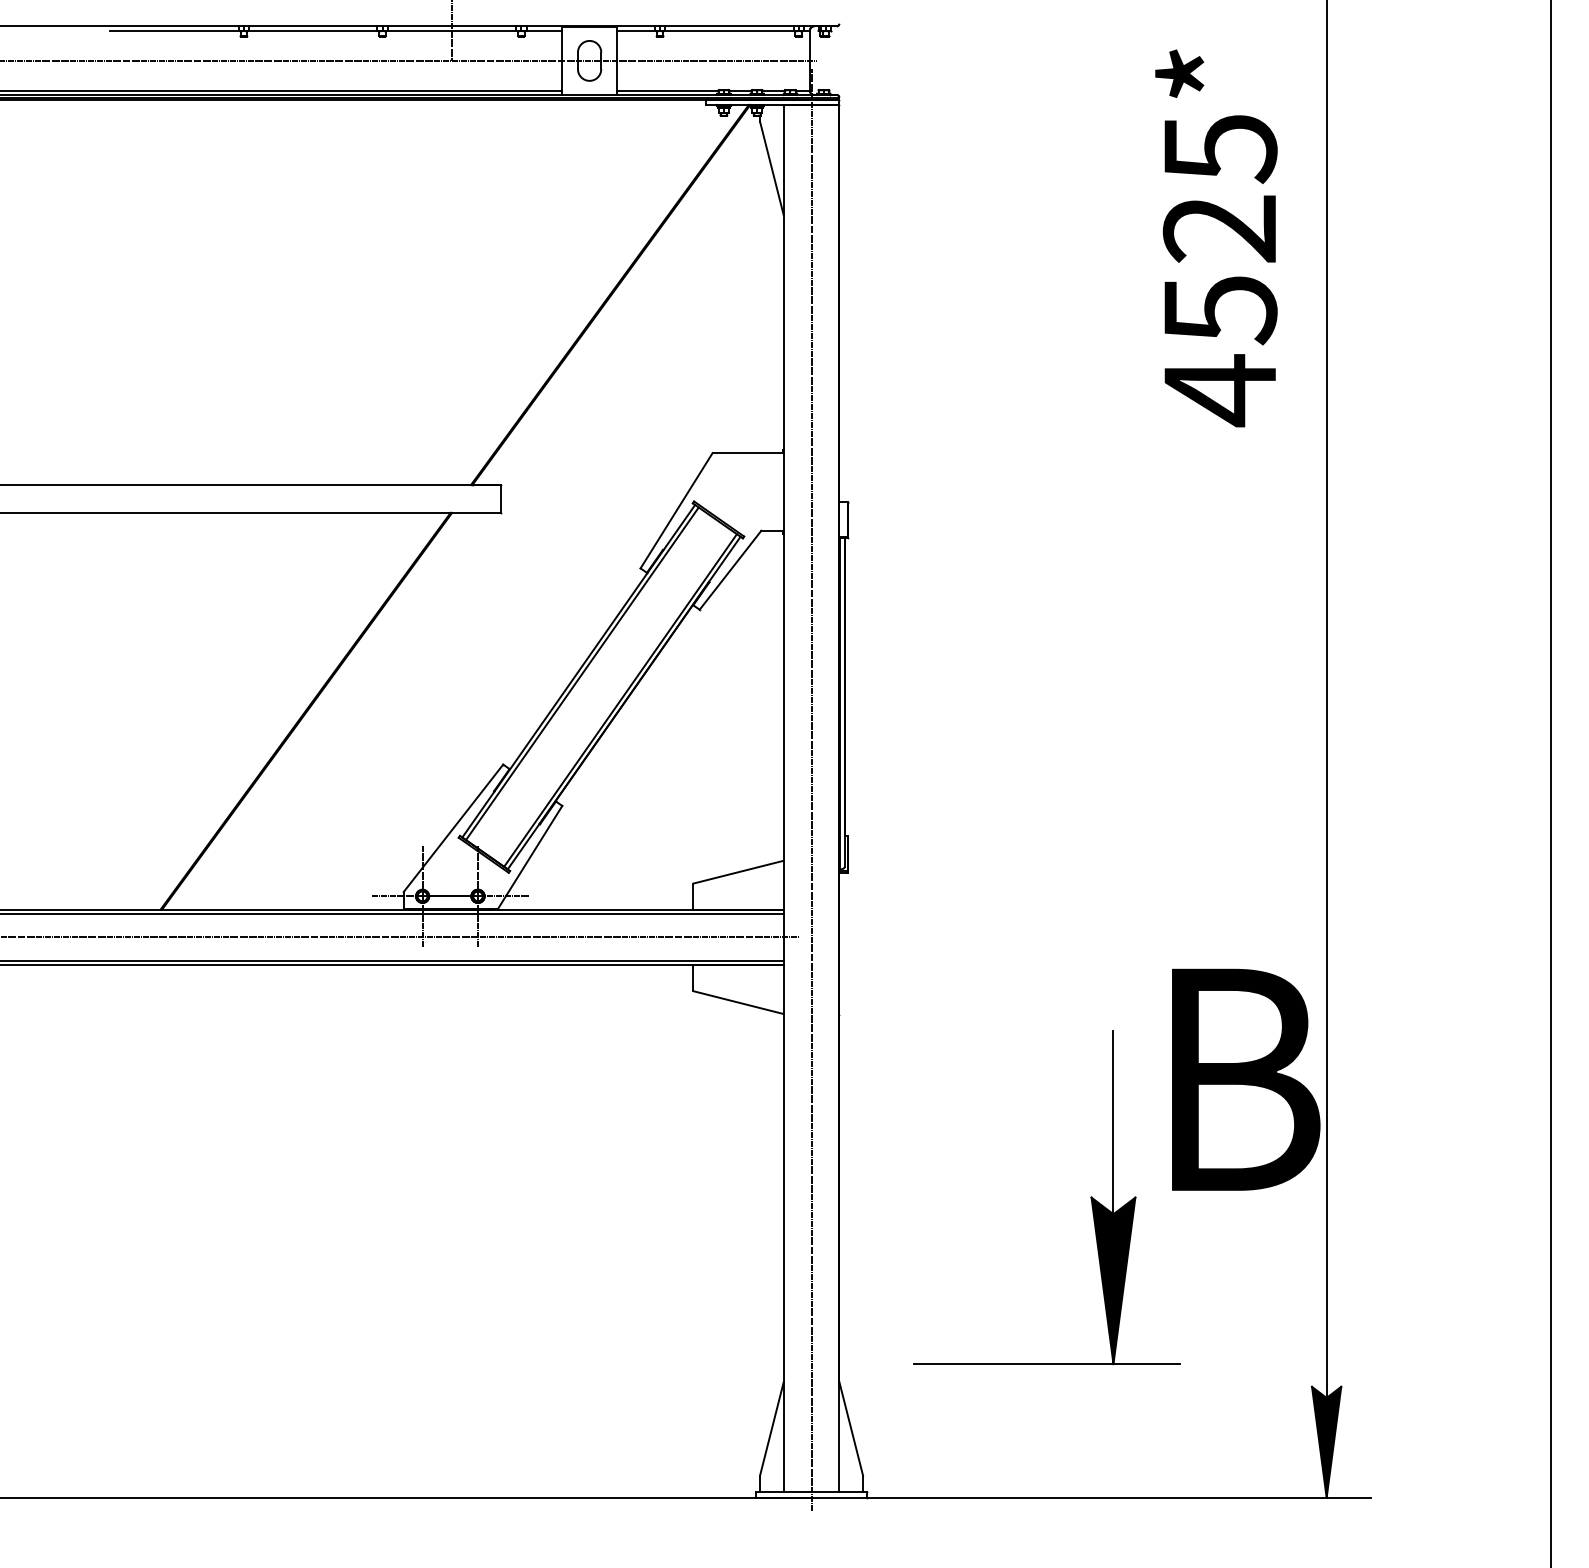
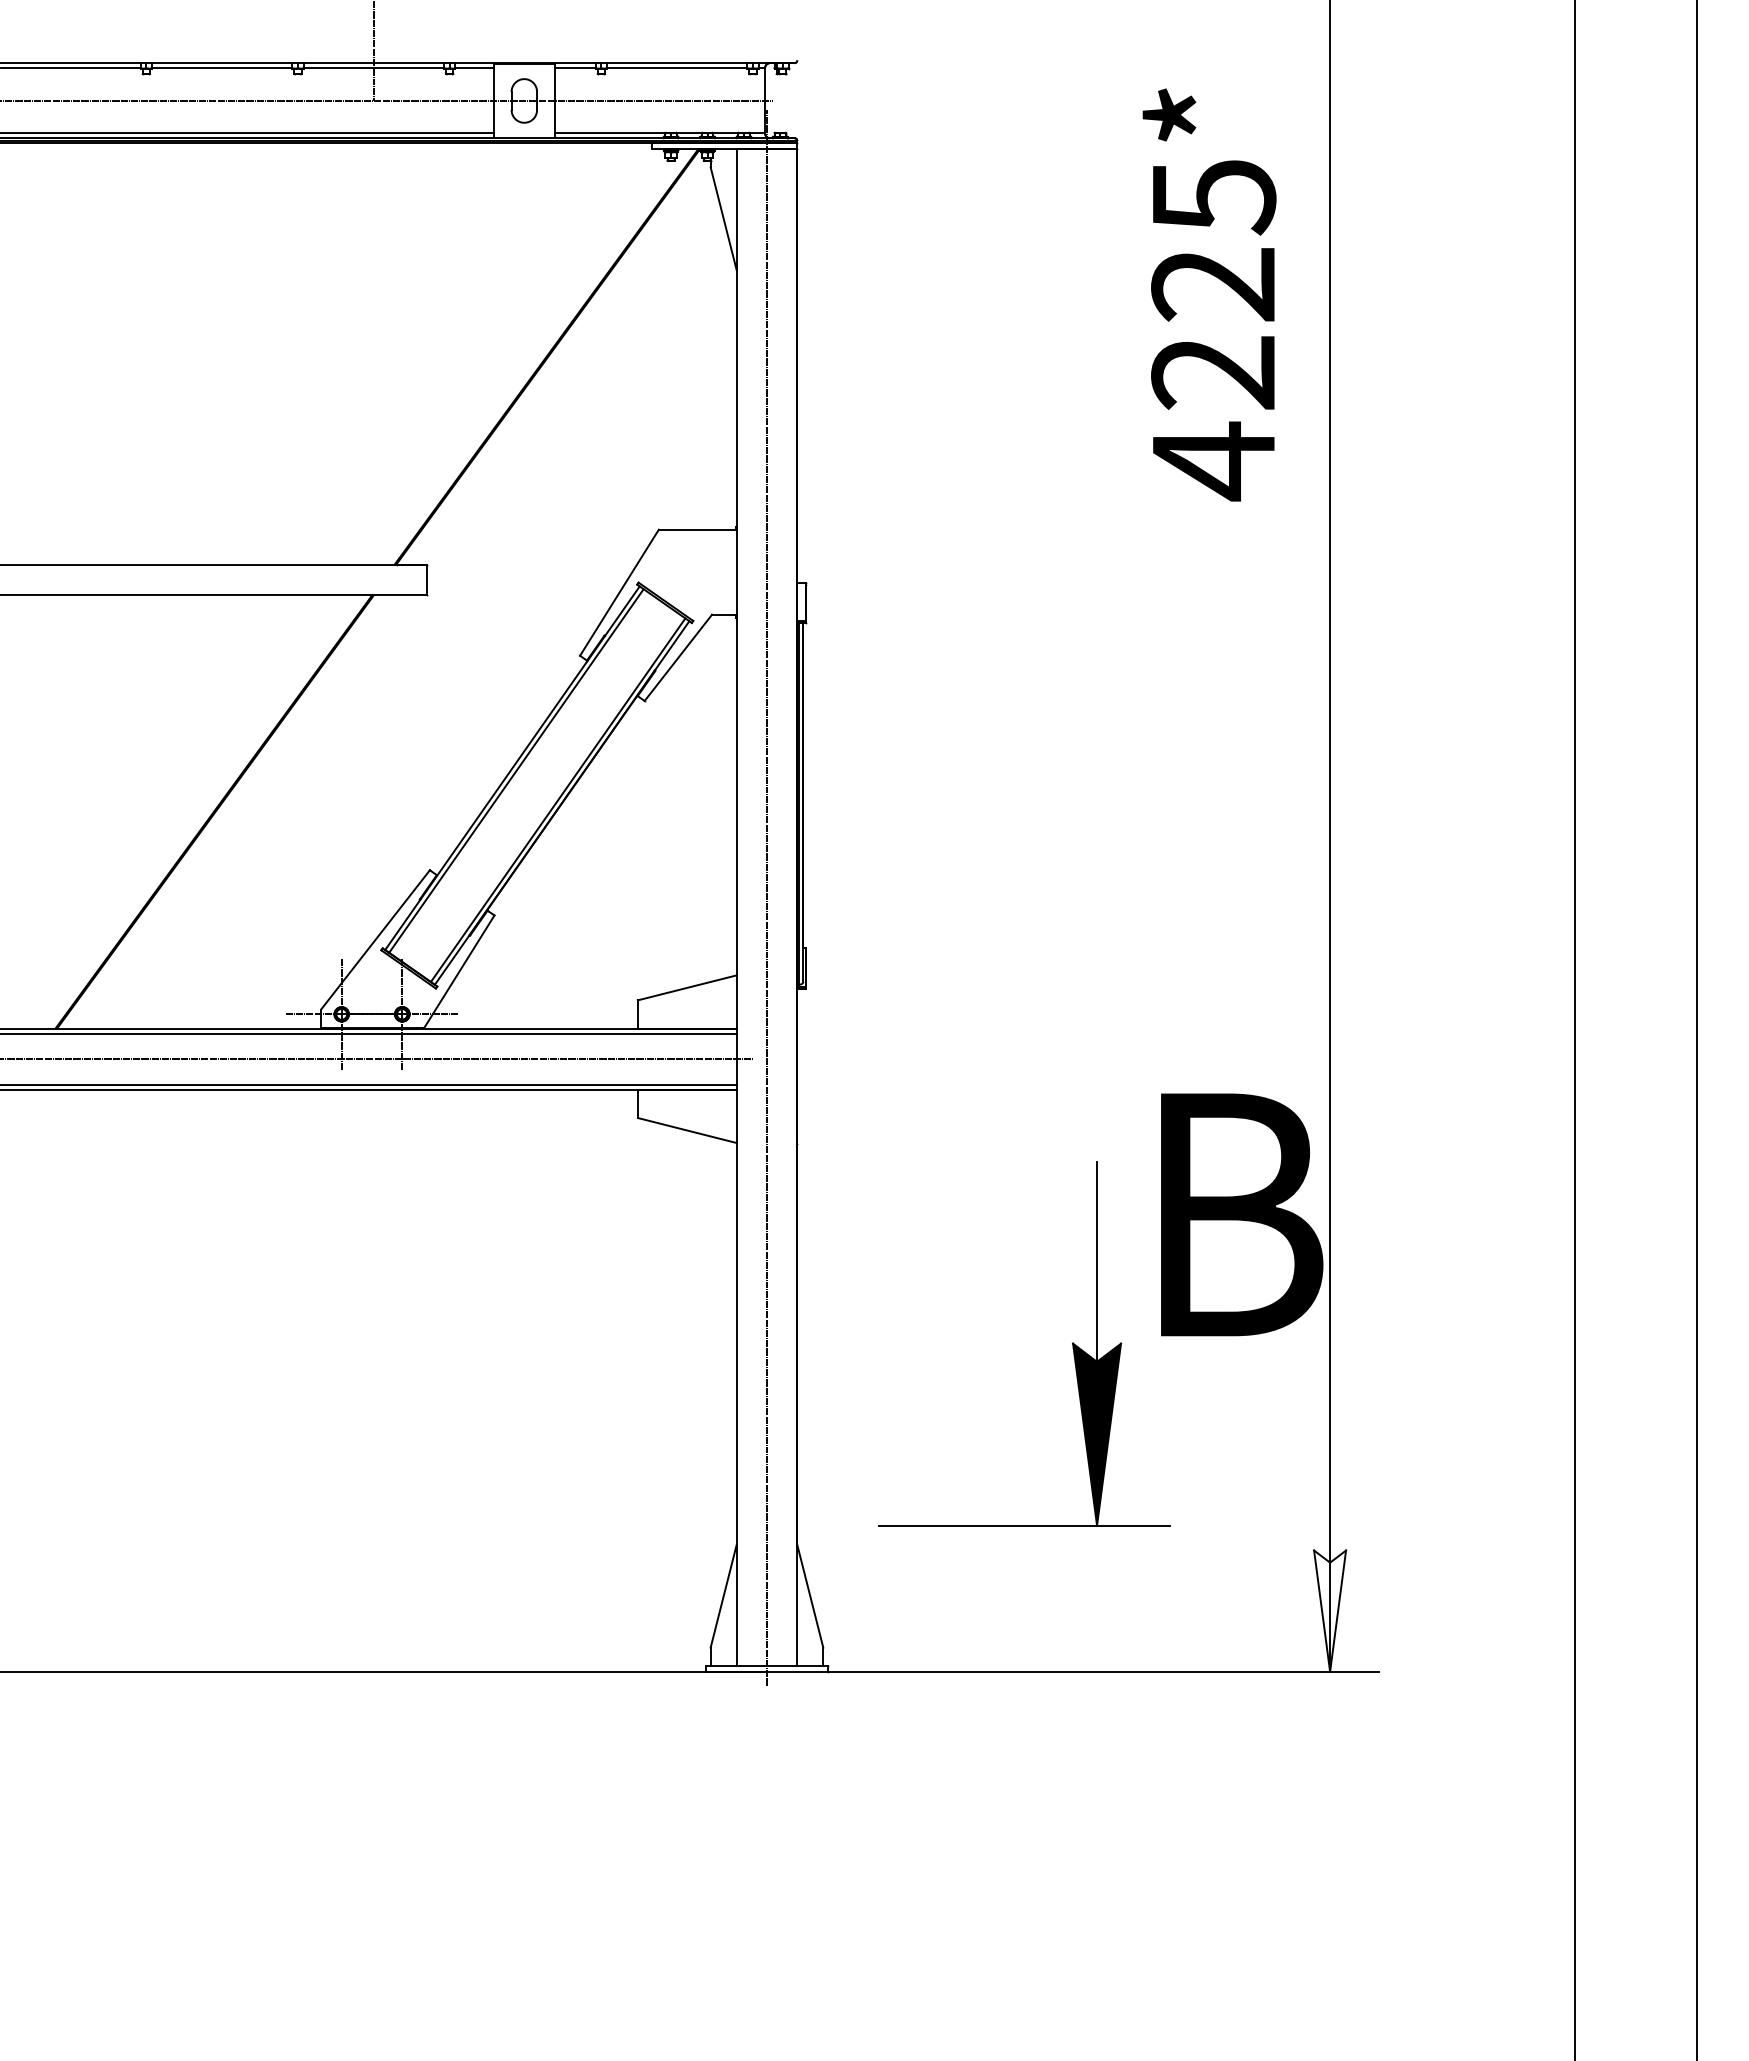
text: (1219, 311) -> (1213, 374), 4525* -> 4225*
fill: (1327, 1441) -> (1330, 1610), removed

